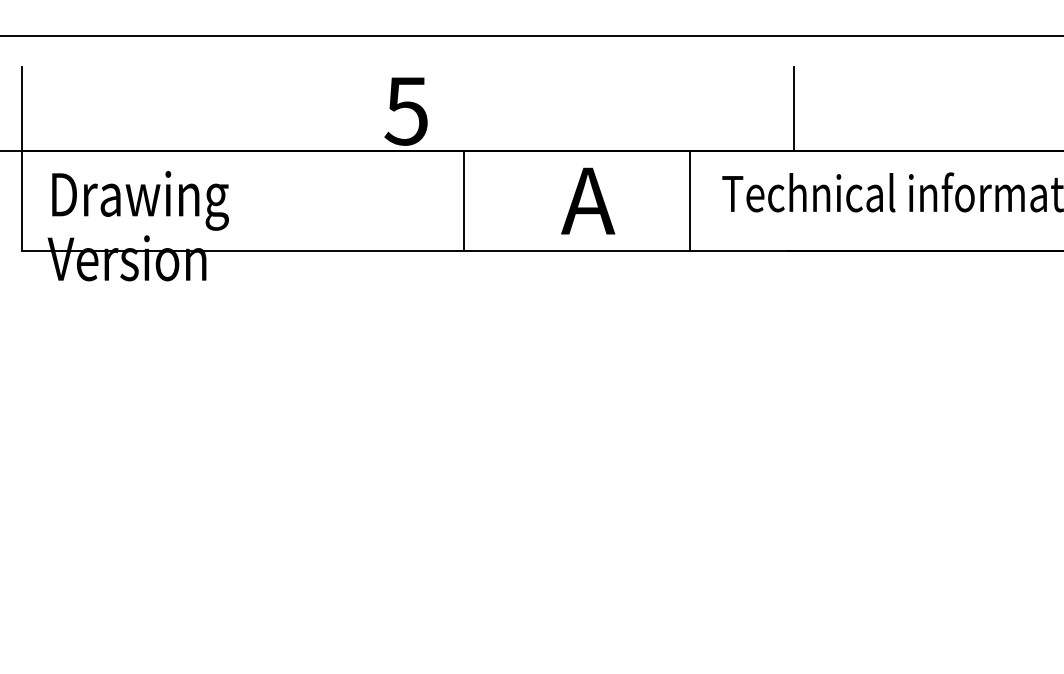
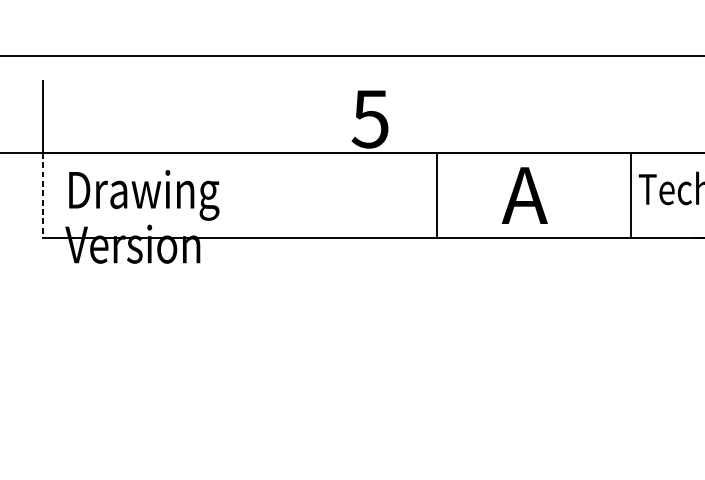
line: (793, 108) -> (699, 116), removed
line: (21, 200) -> (43, 195), solid -> dashed
line: (463, 200) -> (436, 195), moved
line: (690, 200) -> (631, 195), moved

